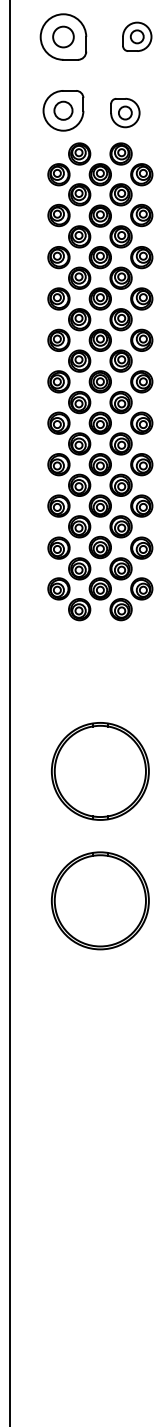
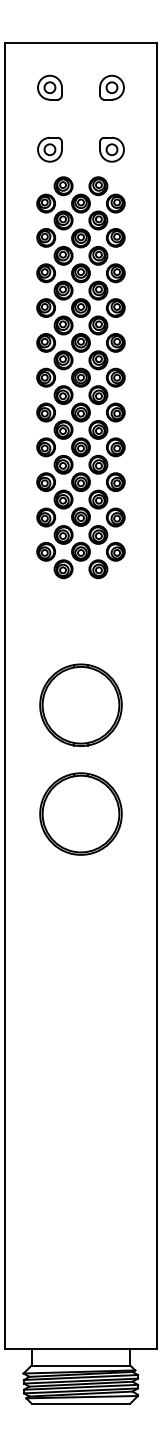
part: (62, 36) -> (49, 87), size x0.62
part: (62, 110) -> (49, 149), size x0.71
part: (124, 112) -> (111, 149), moved

